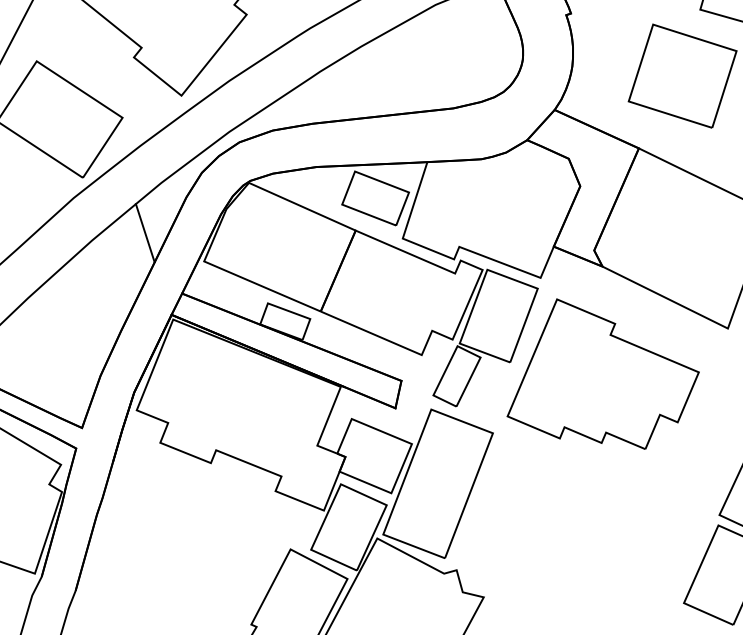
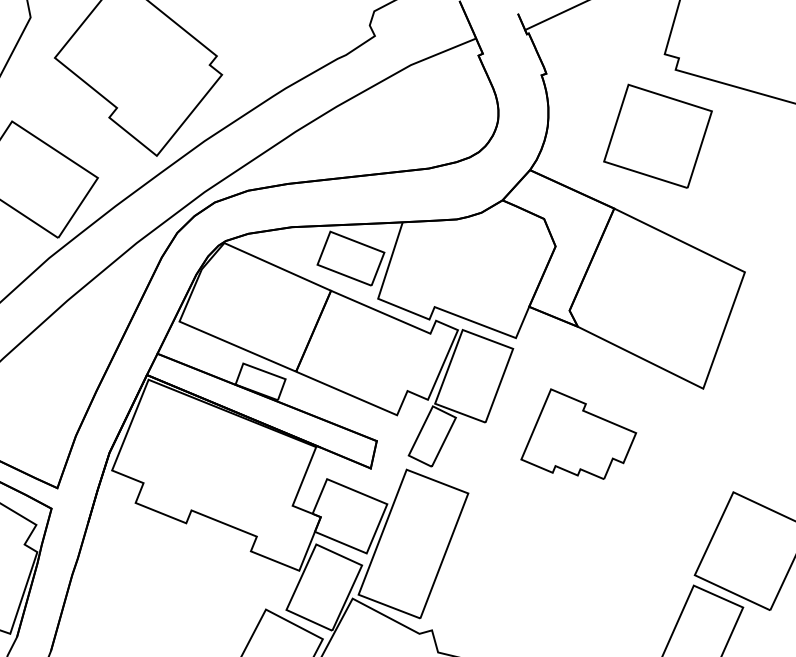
line: (145, 233) -> (120, 293), removed
part: (603, 373) -> (578, 433), size x0.6

